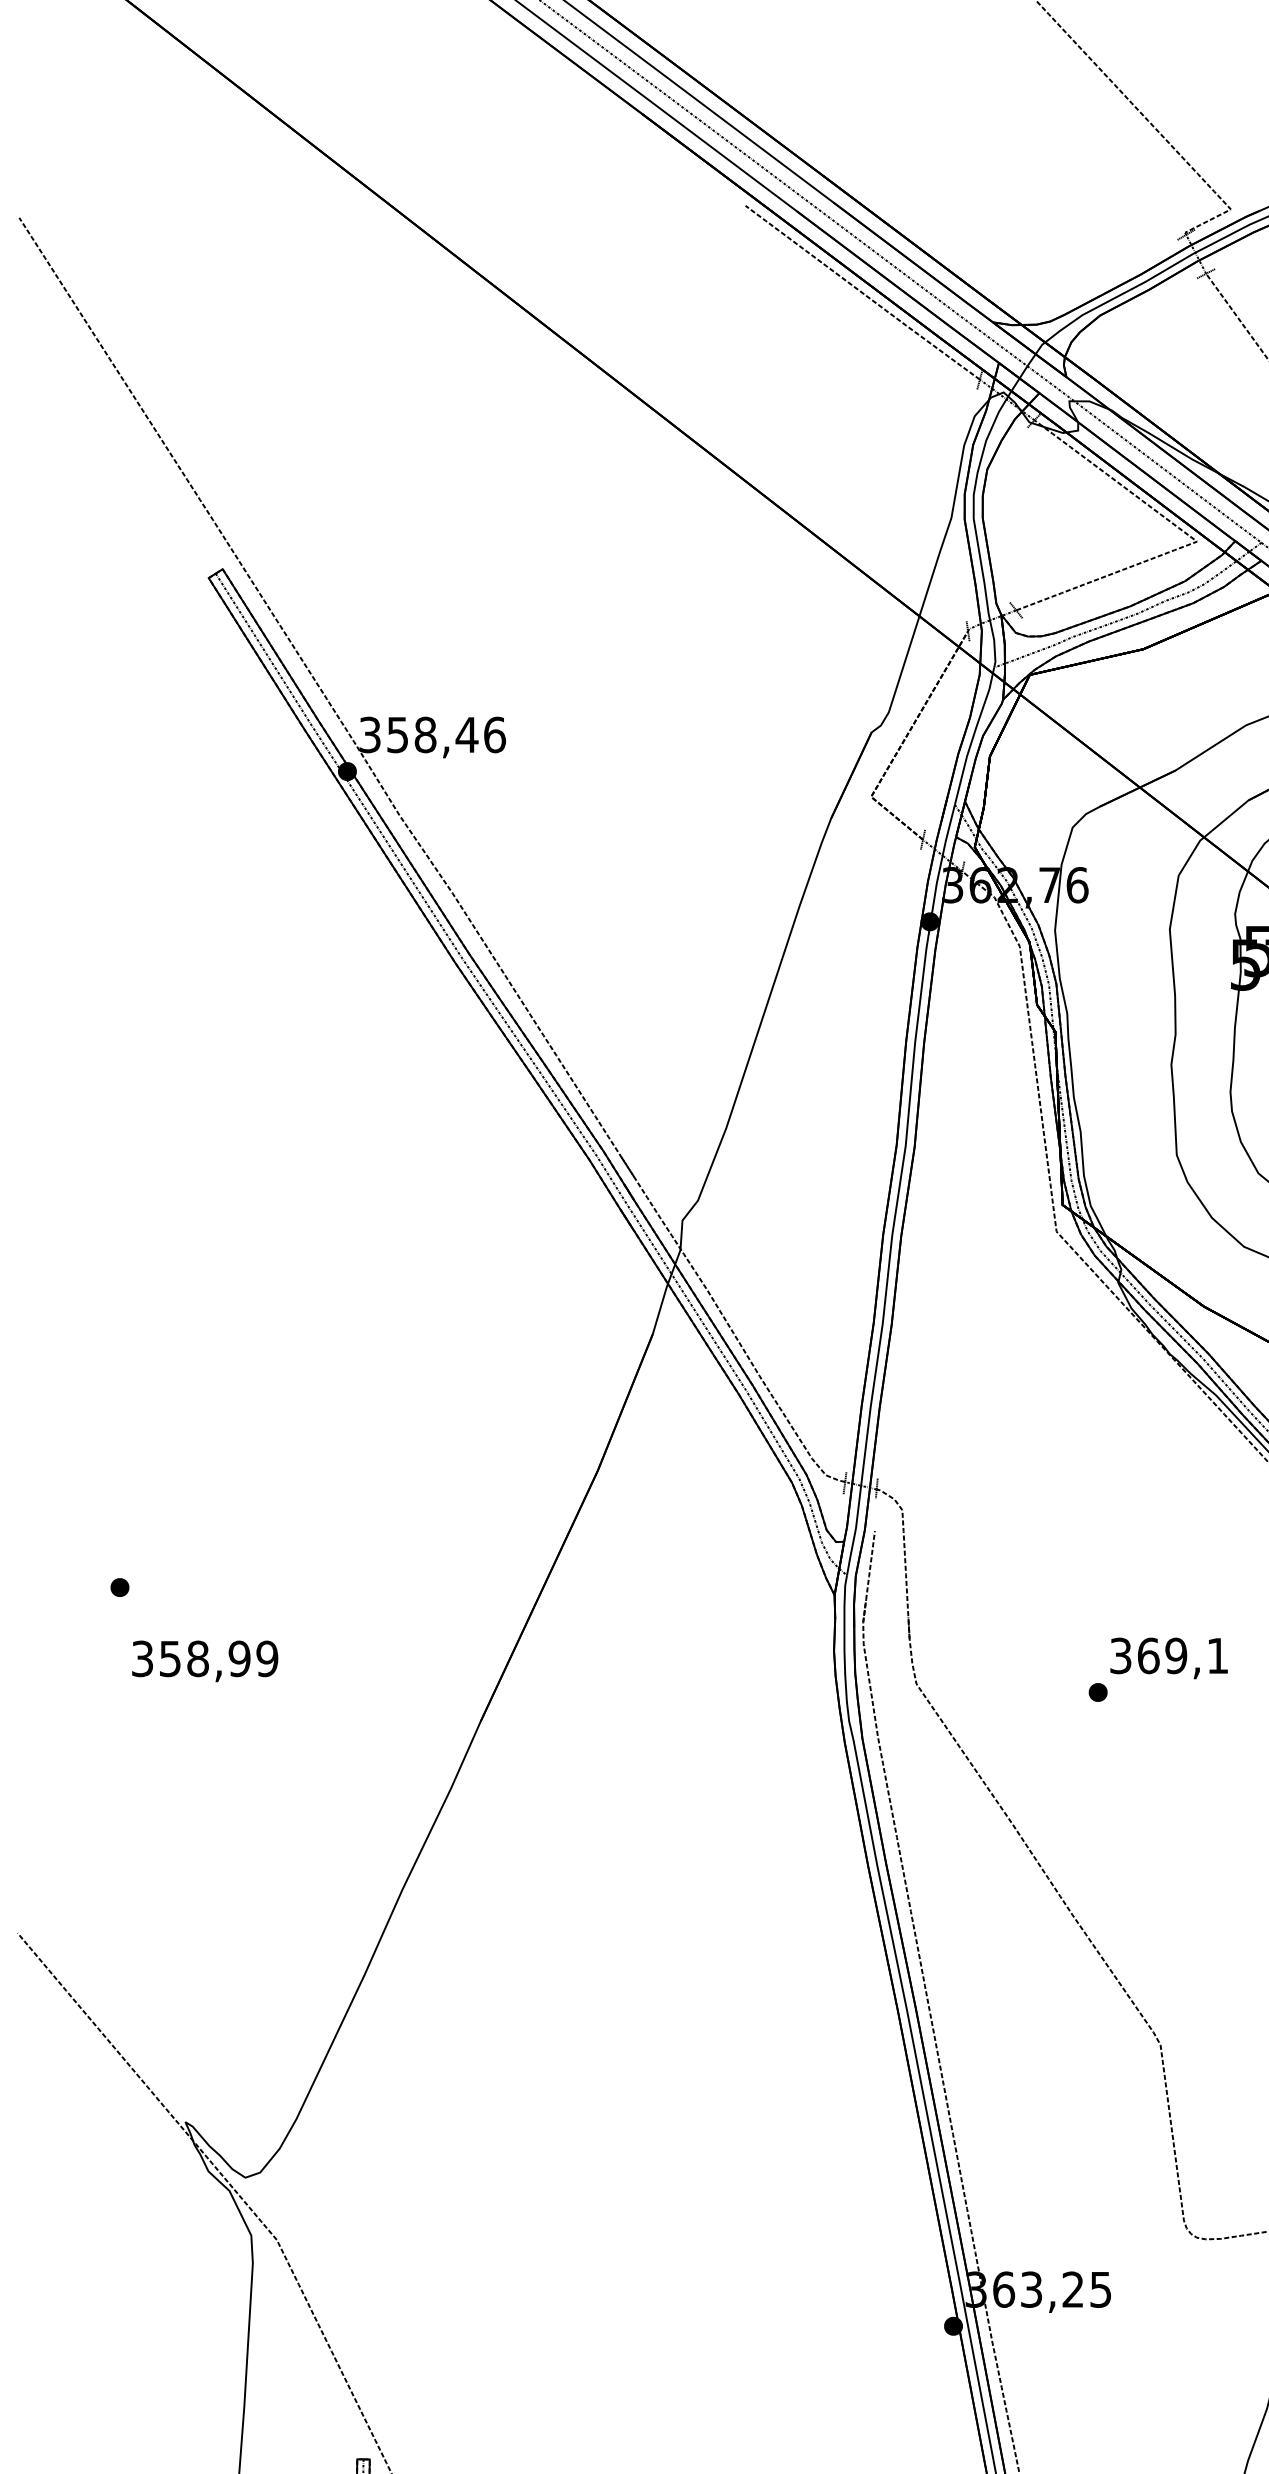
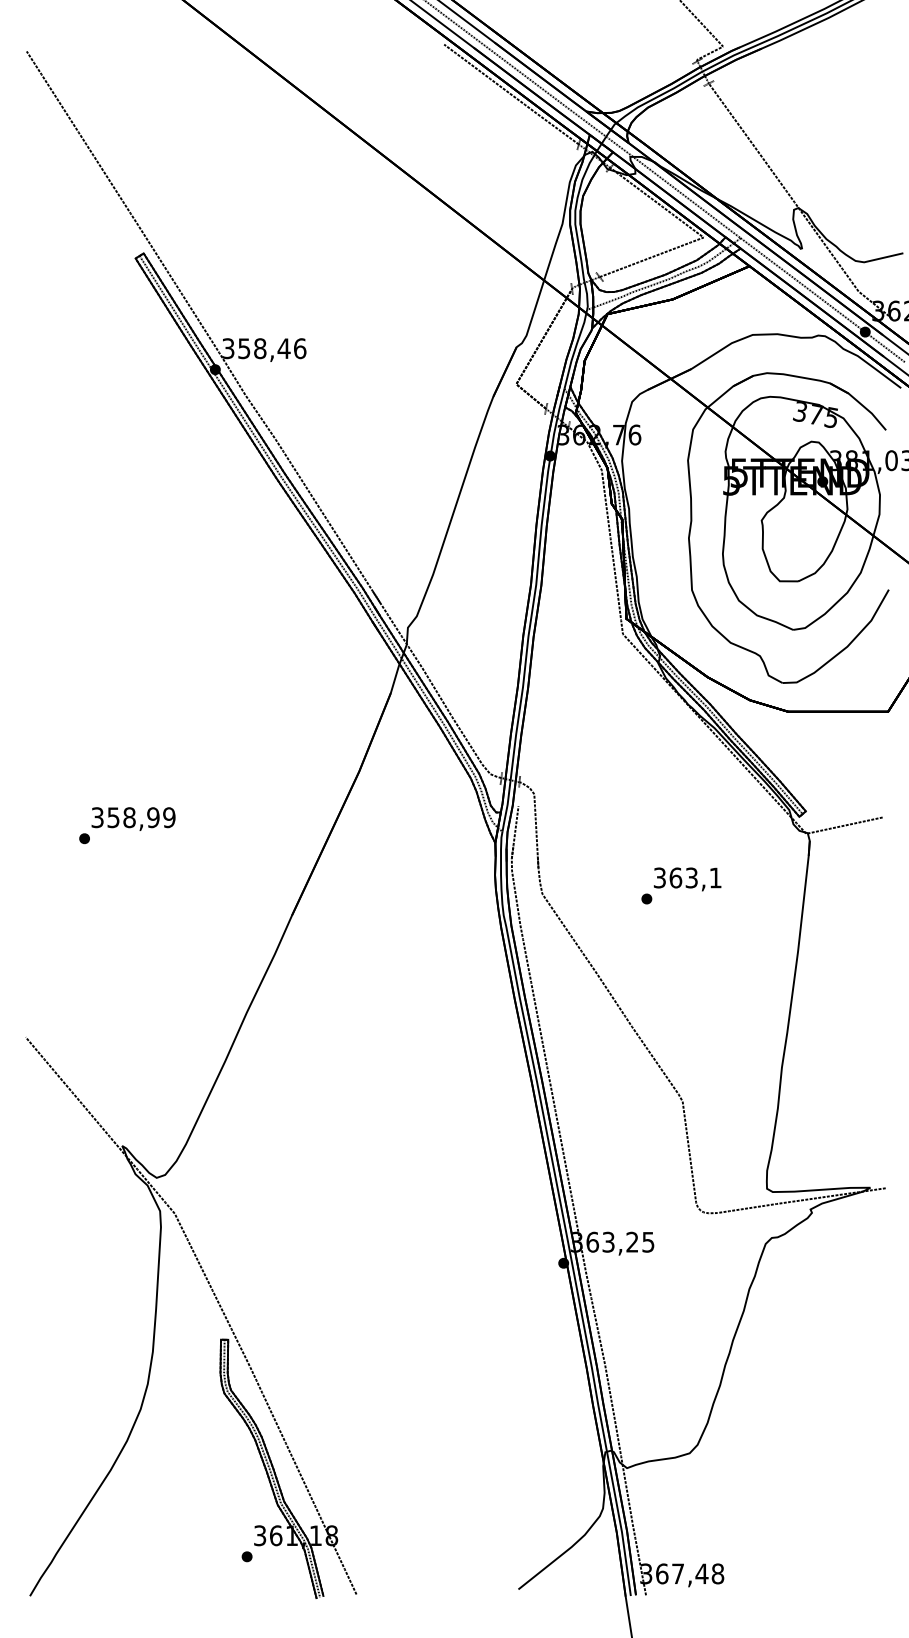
text: (1175, 1655) -> (691, 877), 369,1 -> 363,1
text: (205, 1660) -> (133, 818), moved

